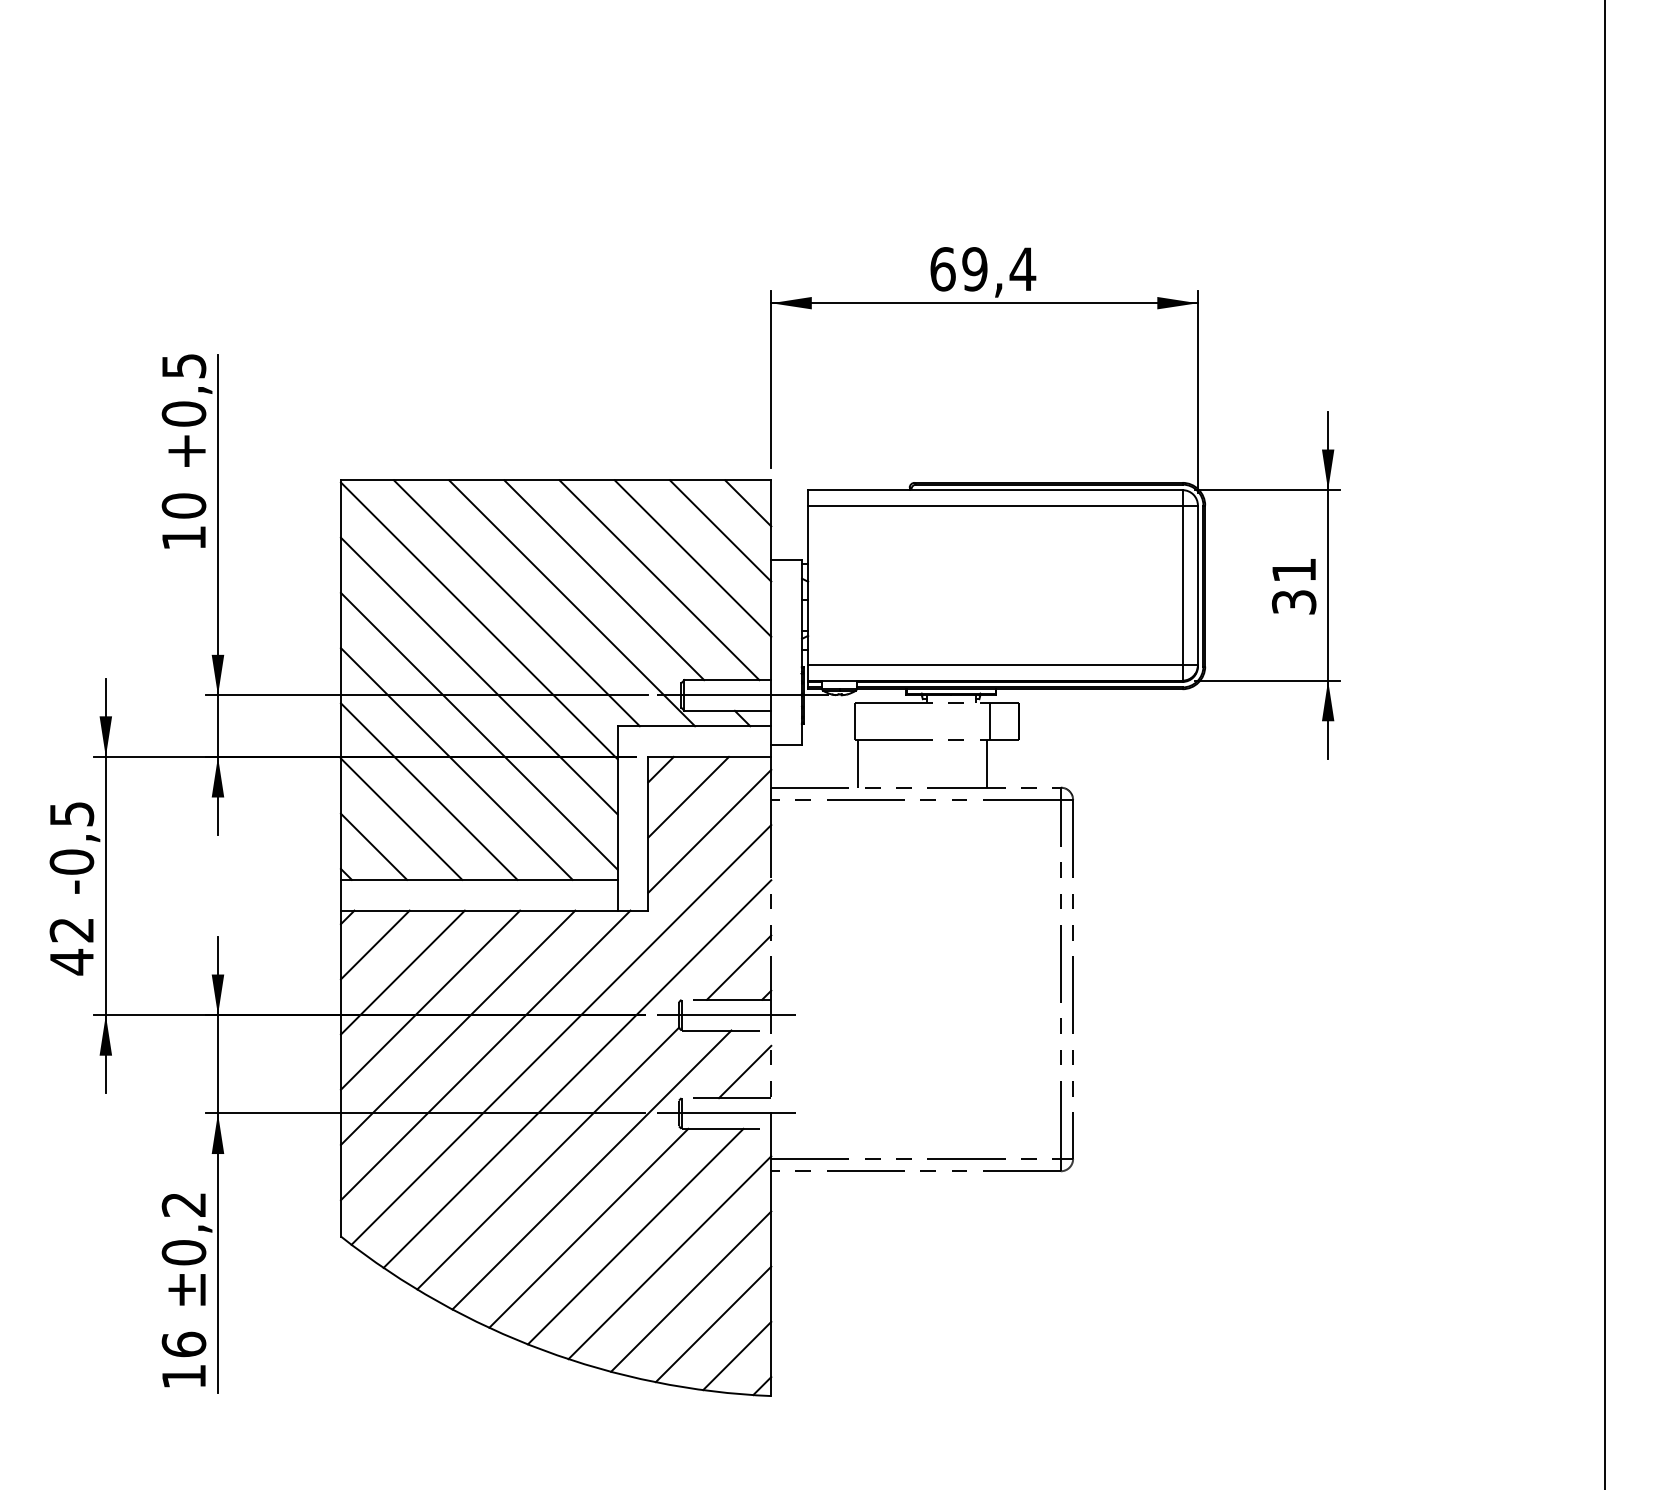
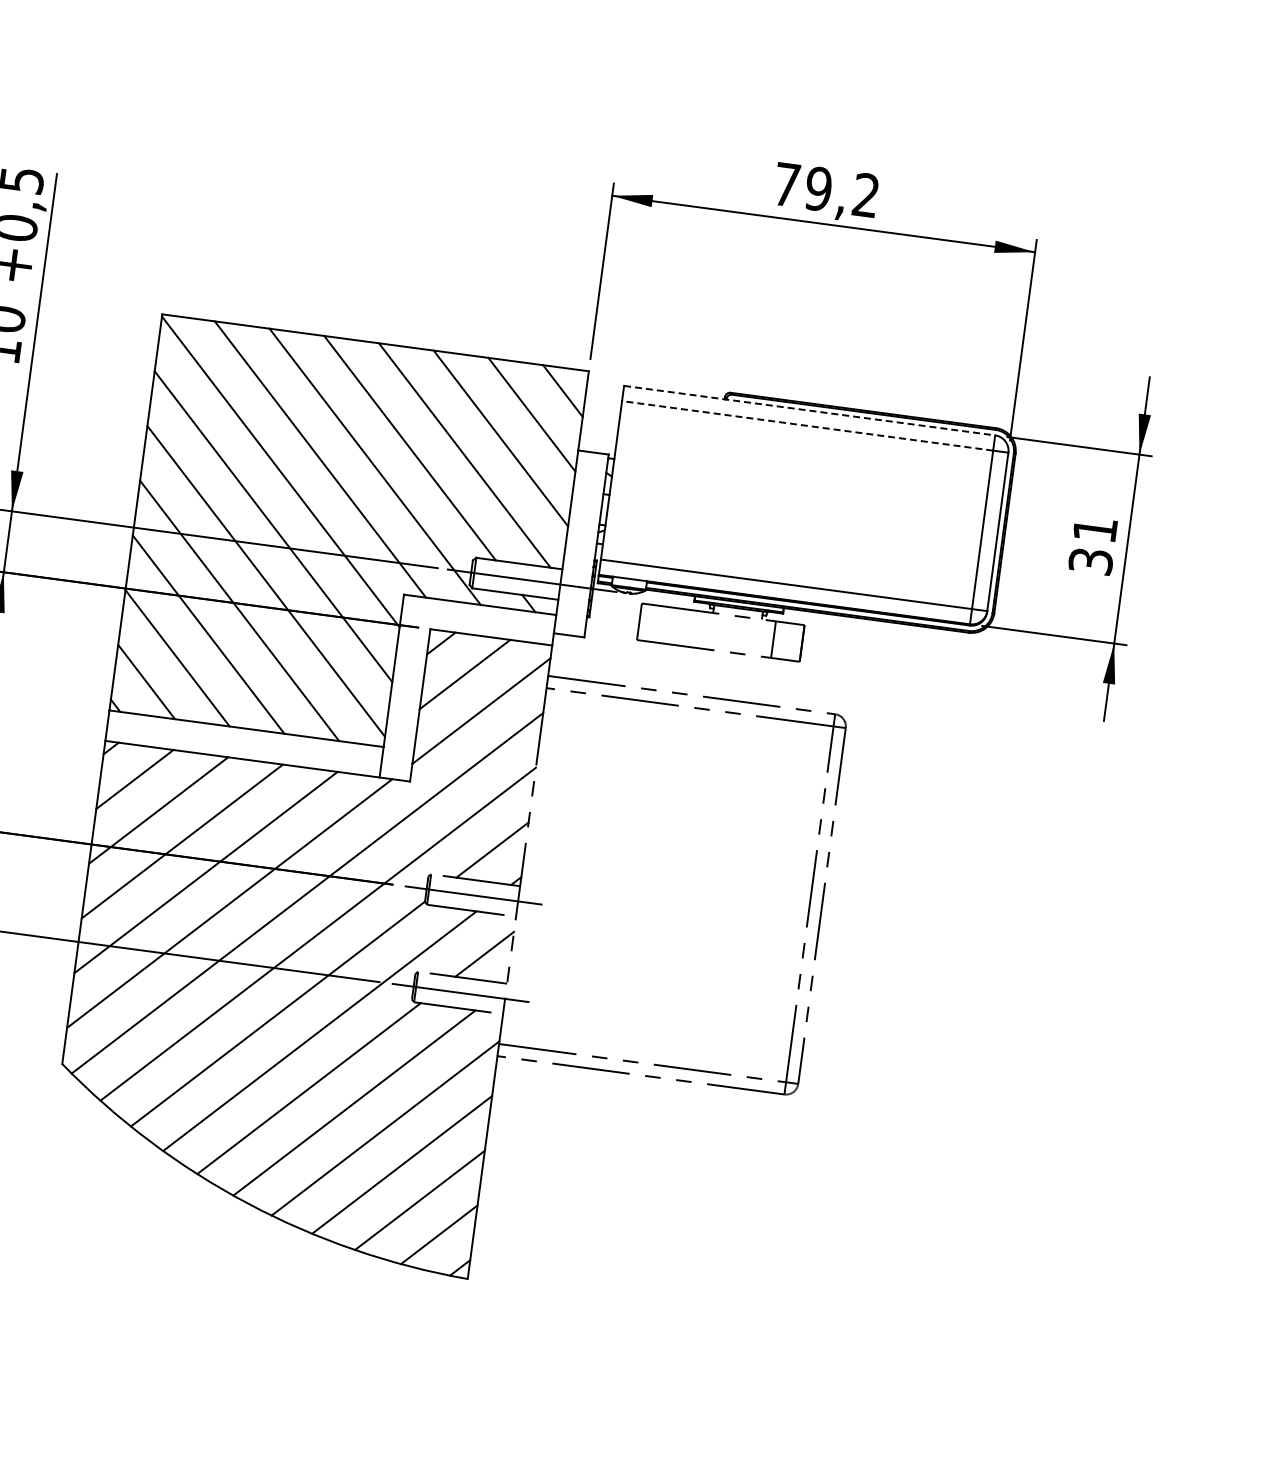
text: (983, 269) -> (827, 190), 69,4 -> 79,2
line: (995, 490) -> (809, 411), solid -> dashed
line: (994, 505) -> (806, 425), solid -> dashed
line: (857, 763) -> (636, 663), removed
line: (986, 763) -> (764, 680), removed

